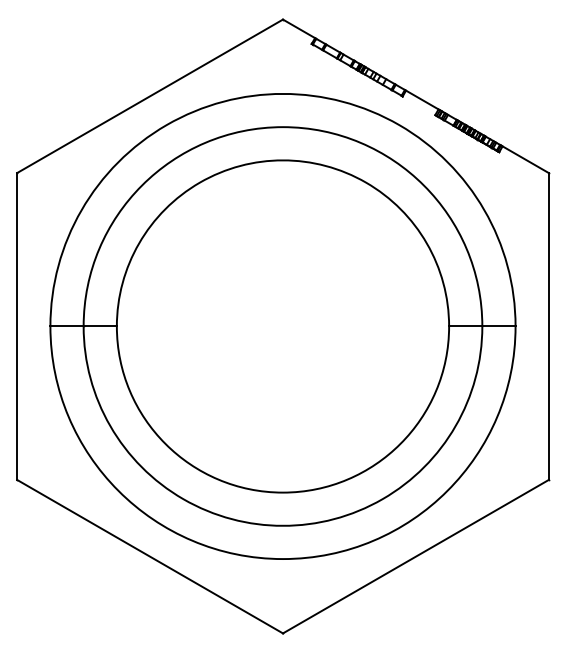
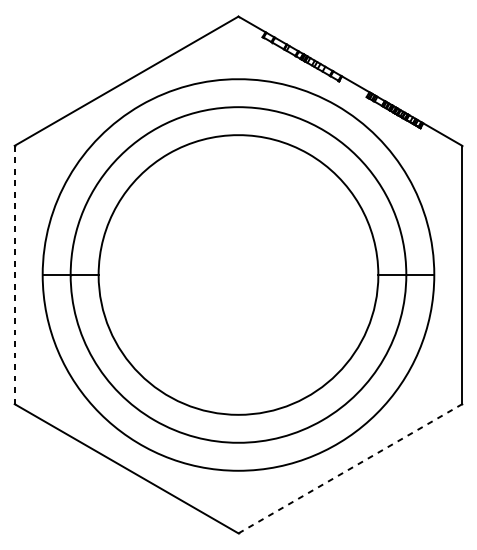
line: (17, 326) -> (14, 275), solid -> dashed
line: (416, 556) -> (350, 468), solid -> dashed

